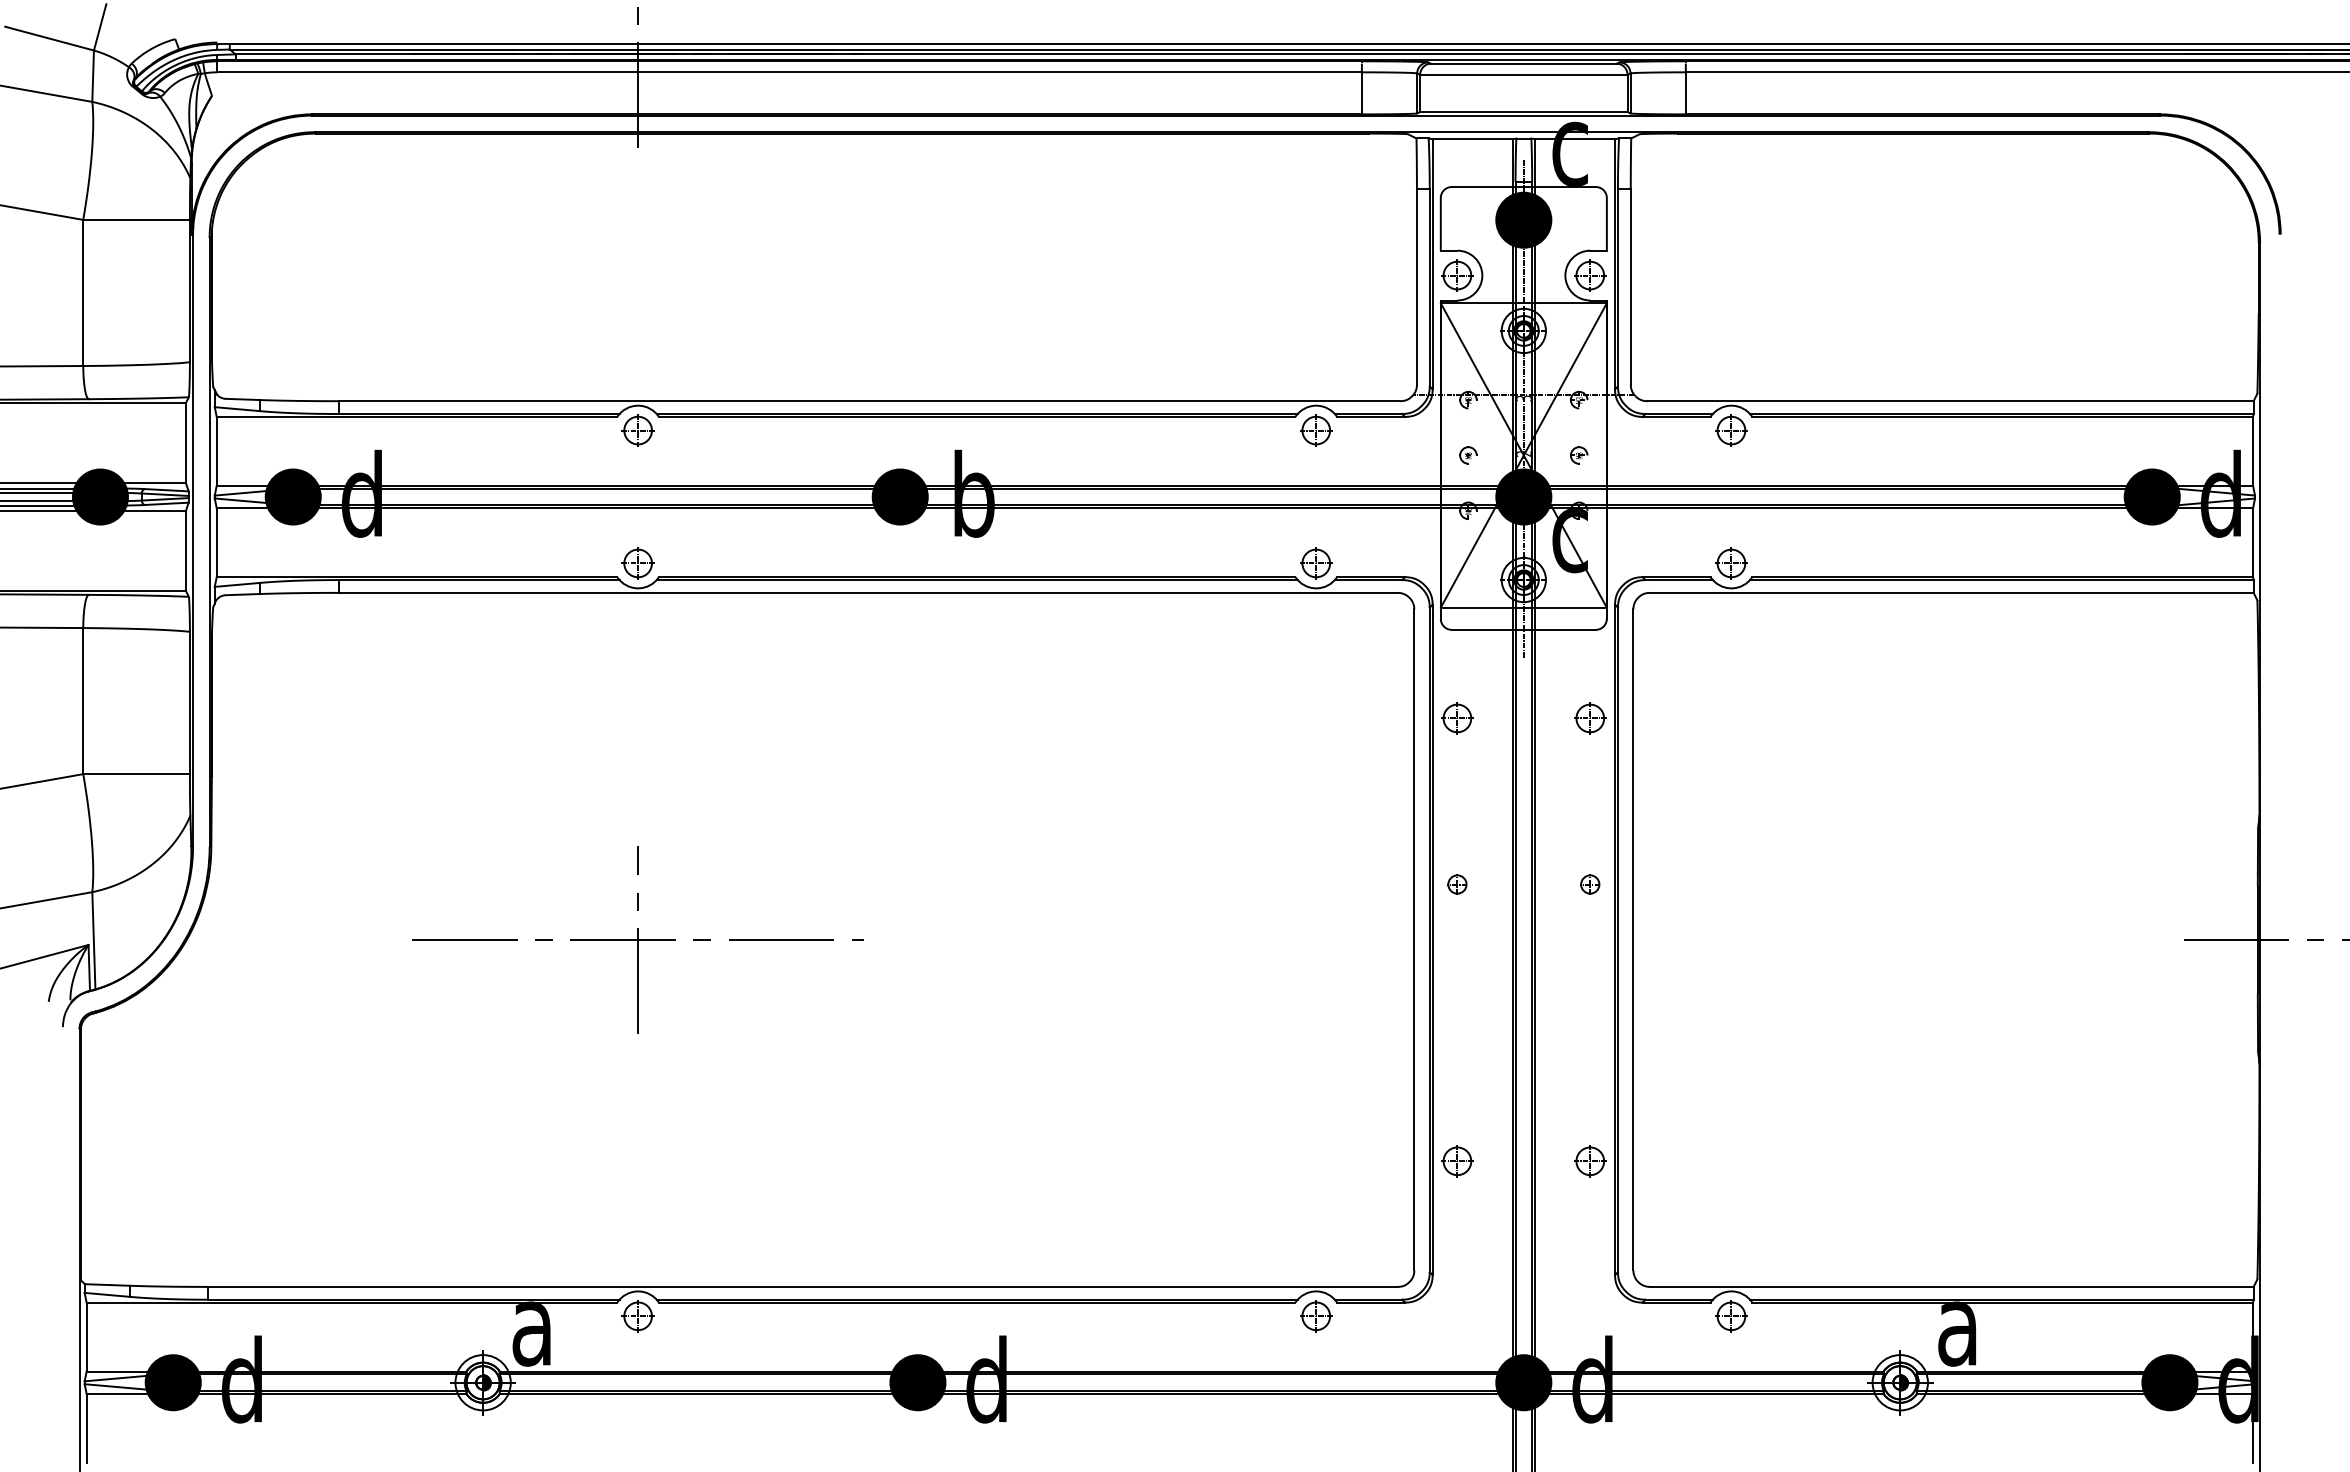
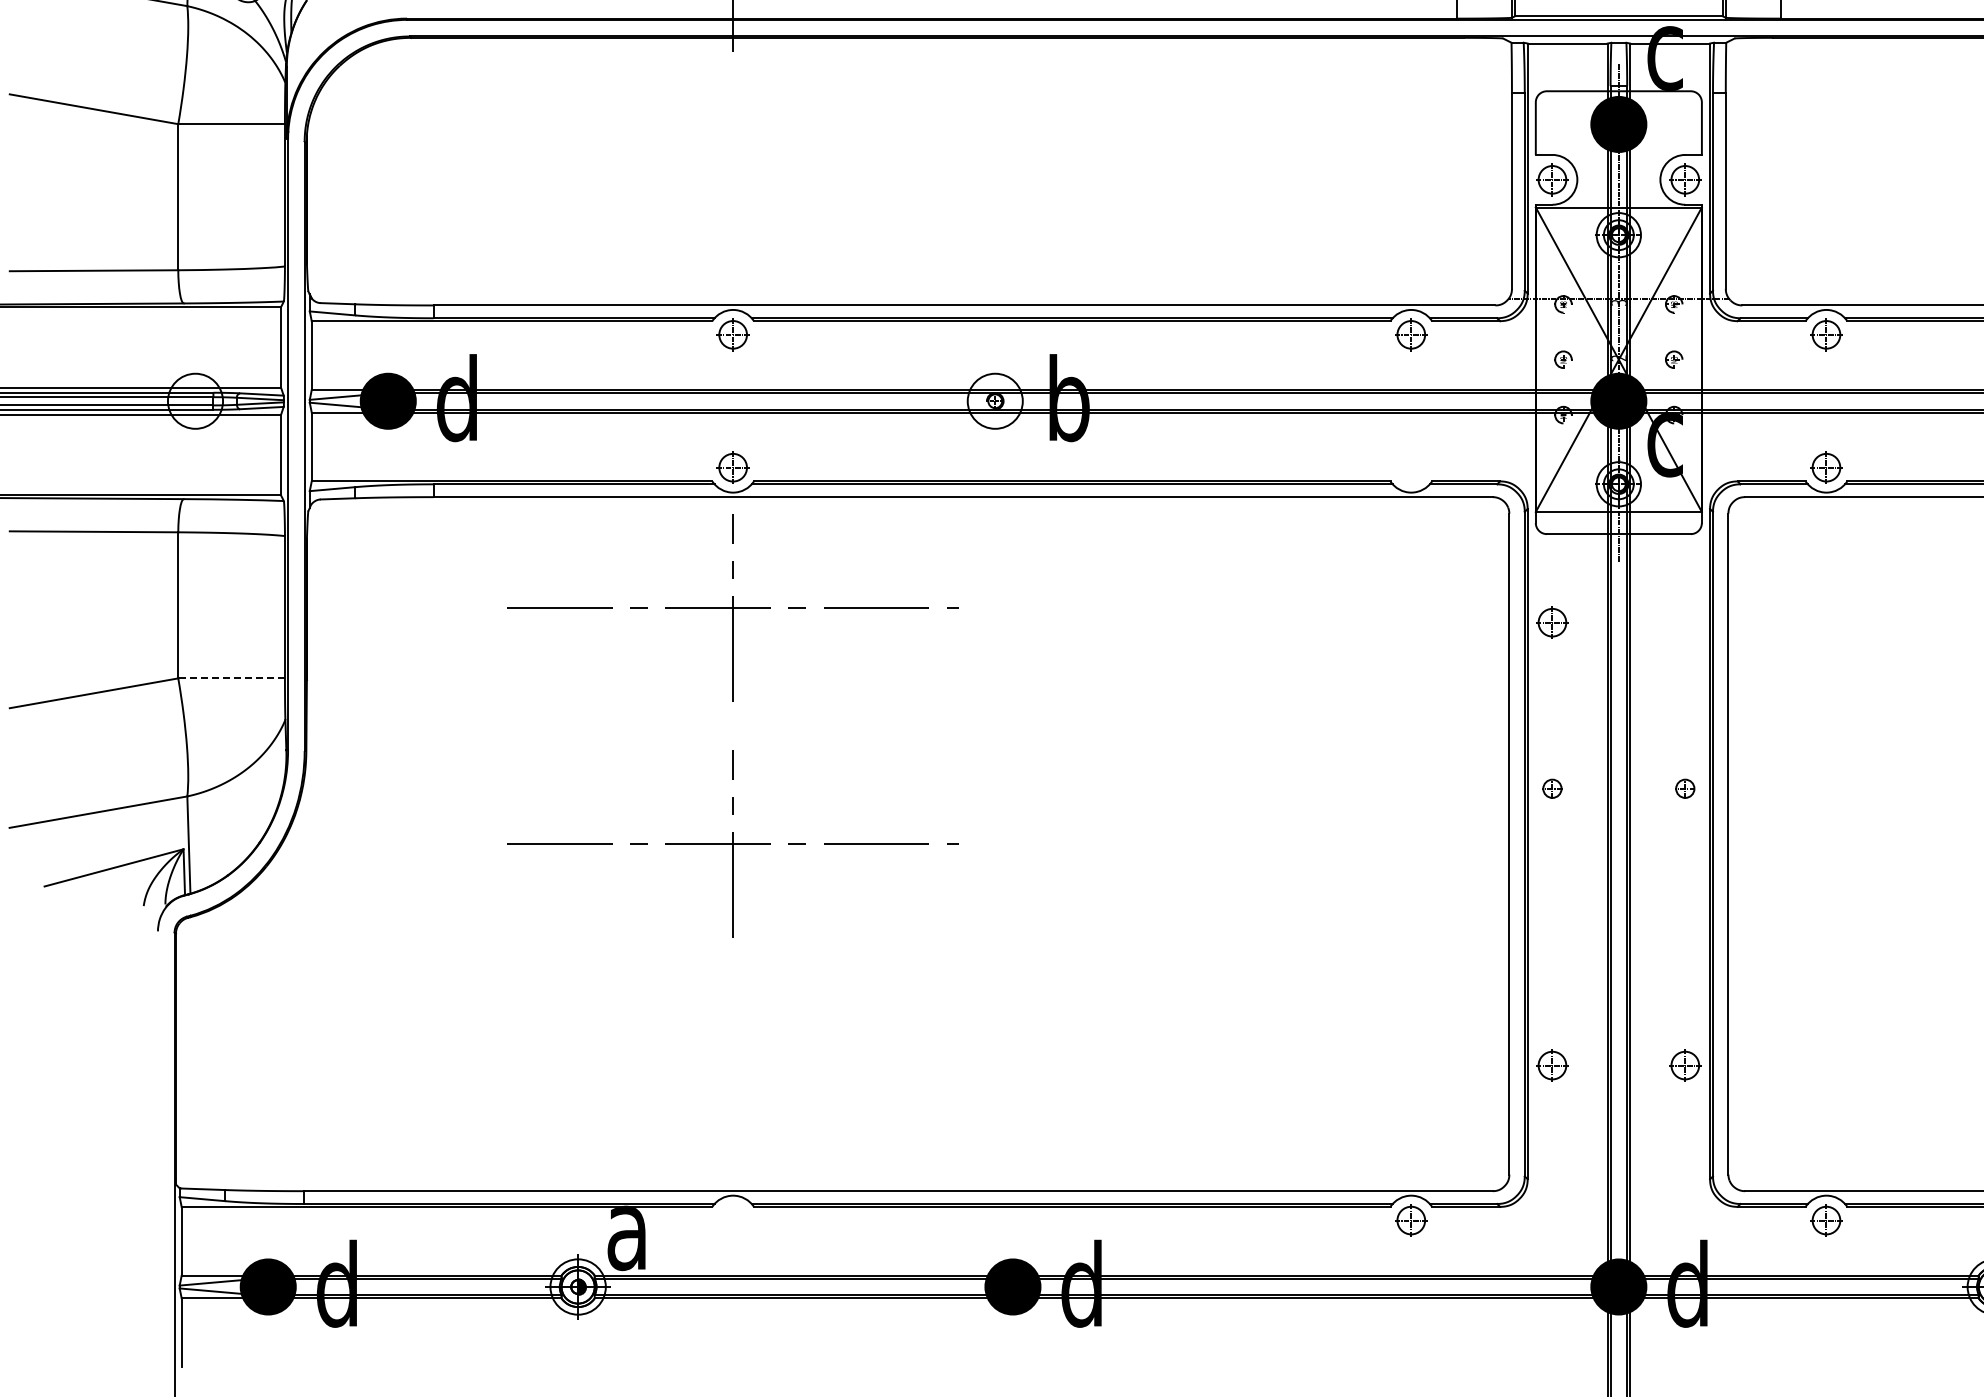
fill: (100, 496) -> (195, 400), removed
fill: (899, 496) -> (994, 400), removed
part: (1316, 563) -> (1411, 467), removed
part: (637, 703) -> (732, 607), added
part: (1590, 718) -> (1685, 622), removed
line: (136, 774) -> (231, 678), solid -> dashed
part: (637, 1316) -> (732, 1220), removed

